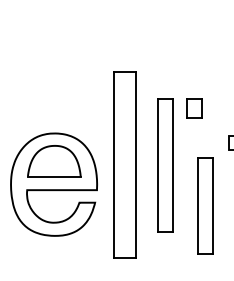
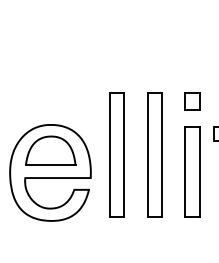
part: (194, 108) -> (192, 101), moved
part: (124, 165) -> (116, 154), size x0.71
part: (205, 205) -> (192, 171), moved

